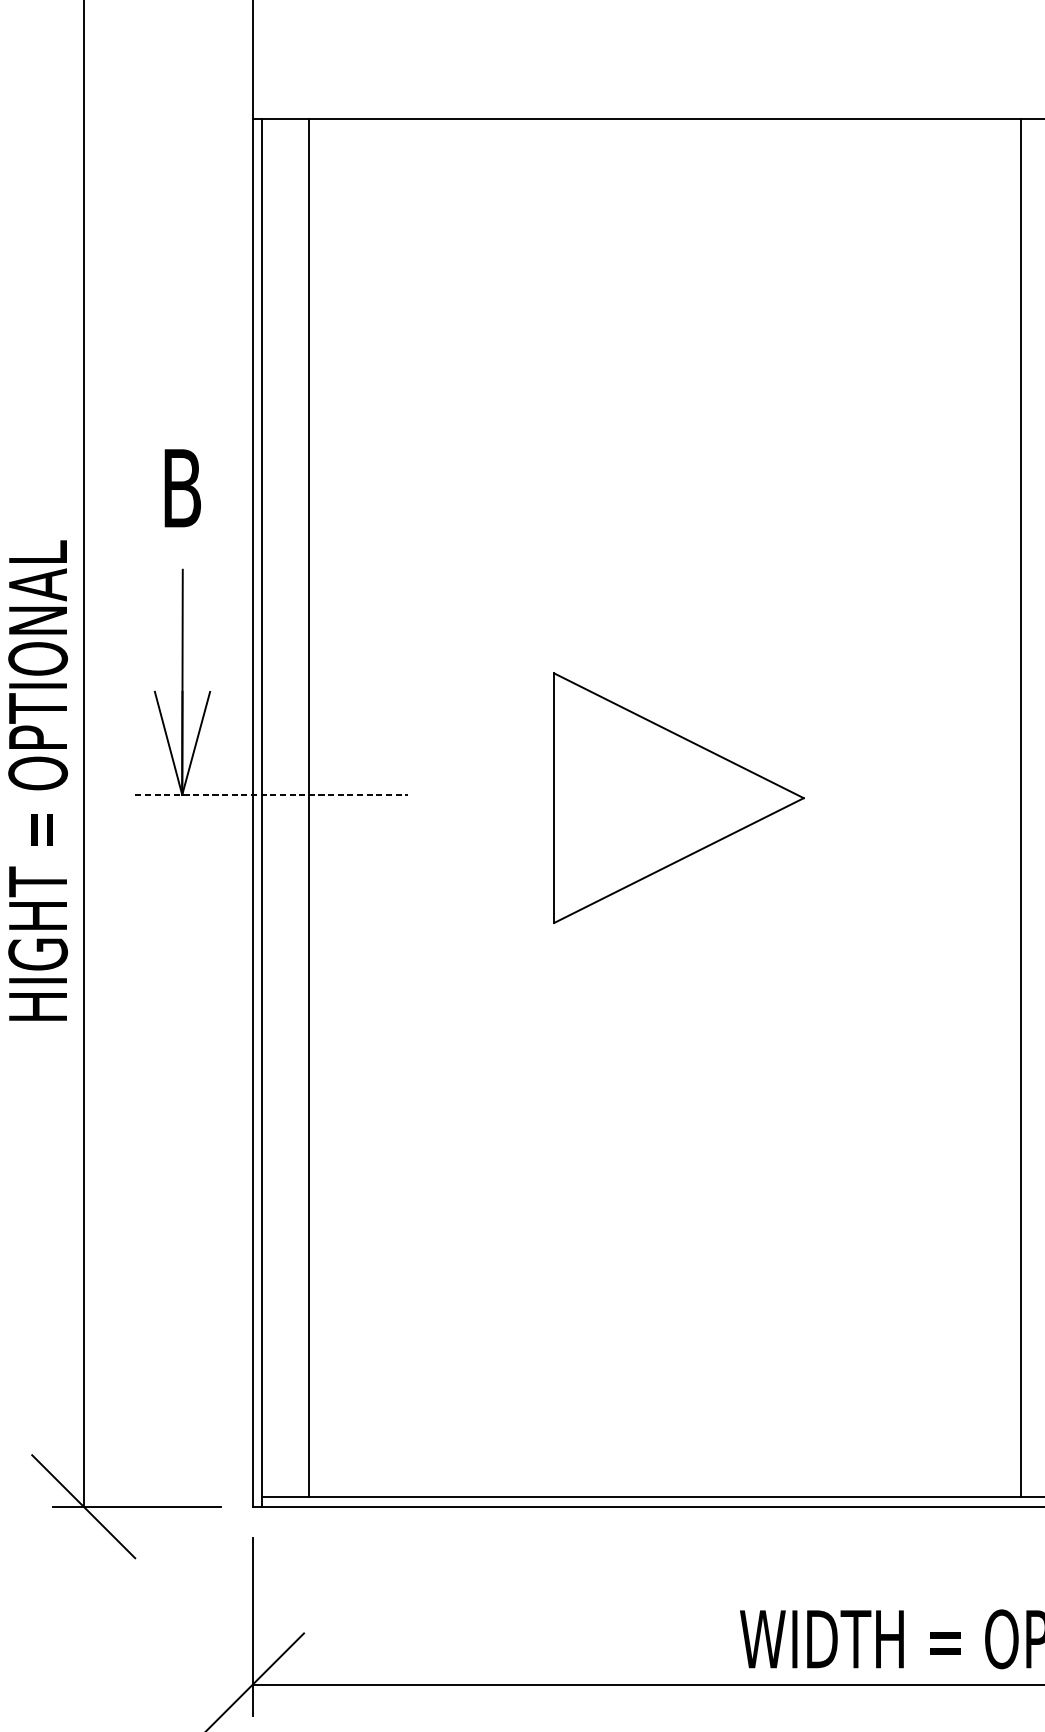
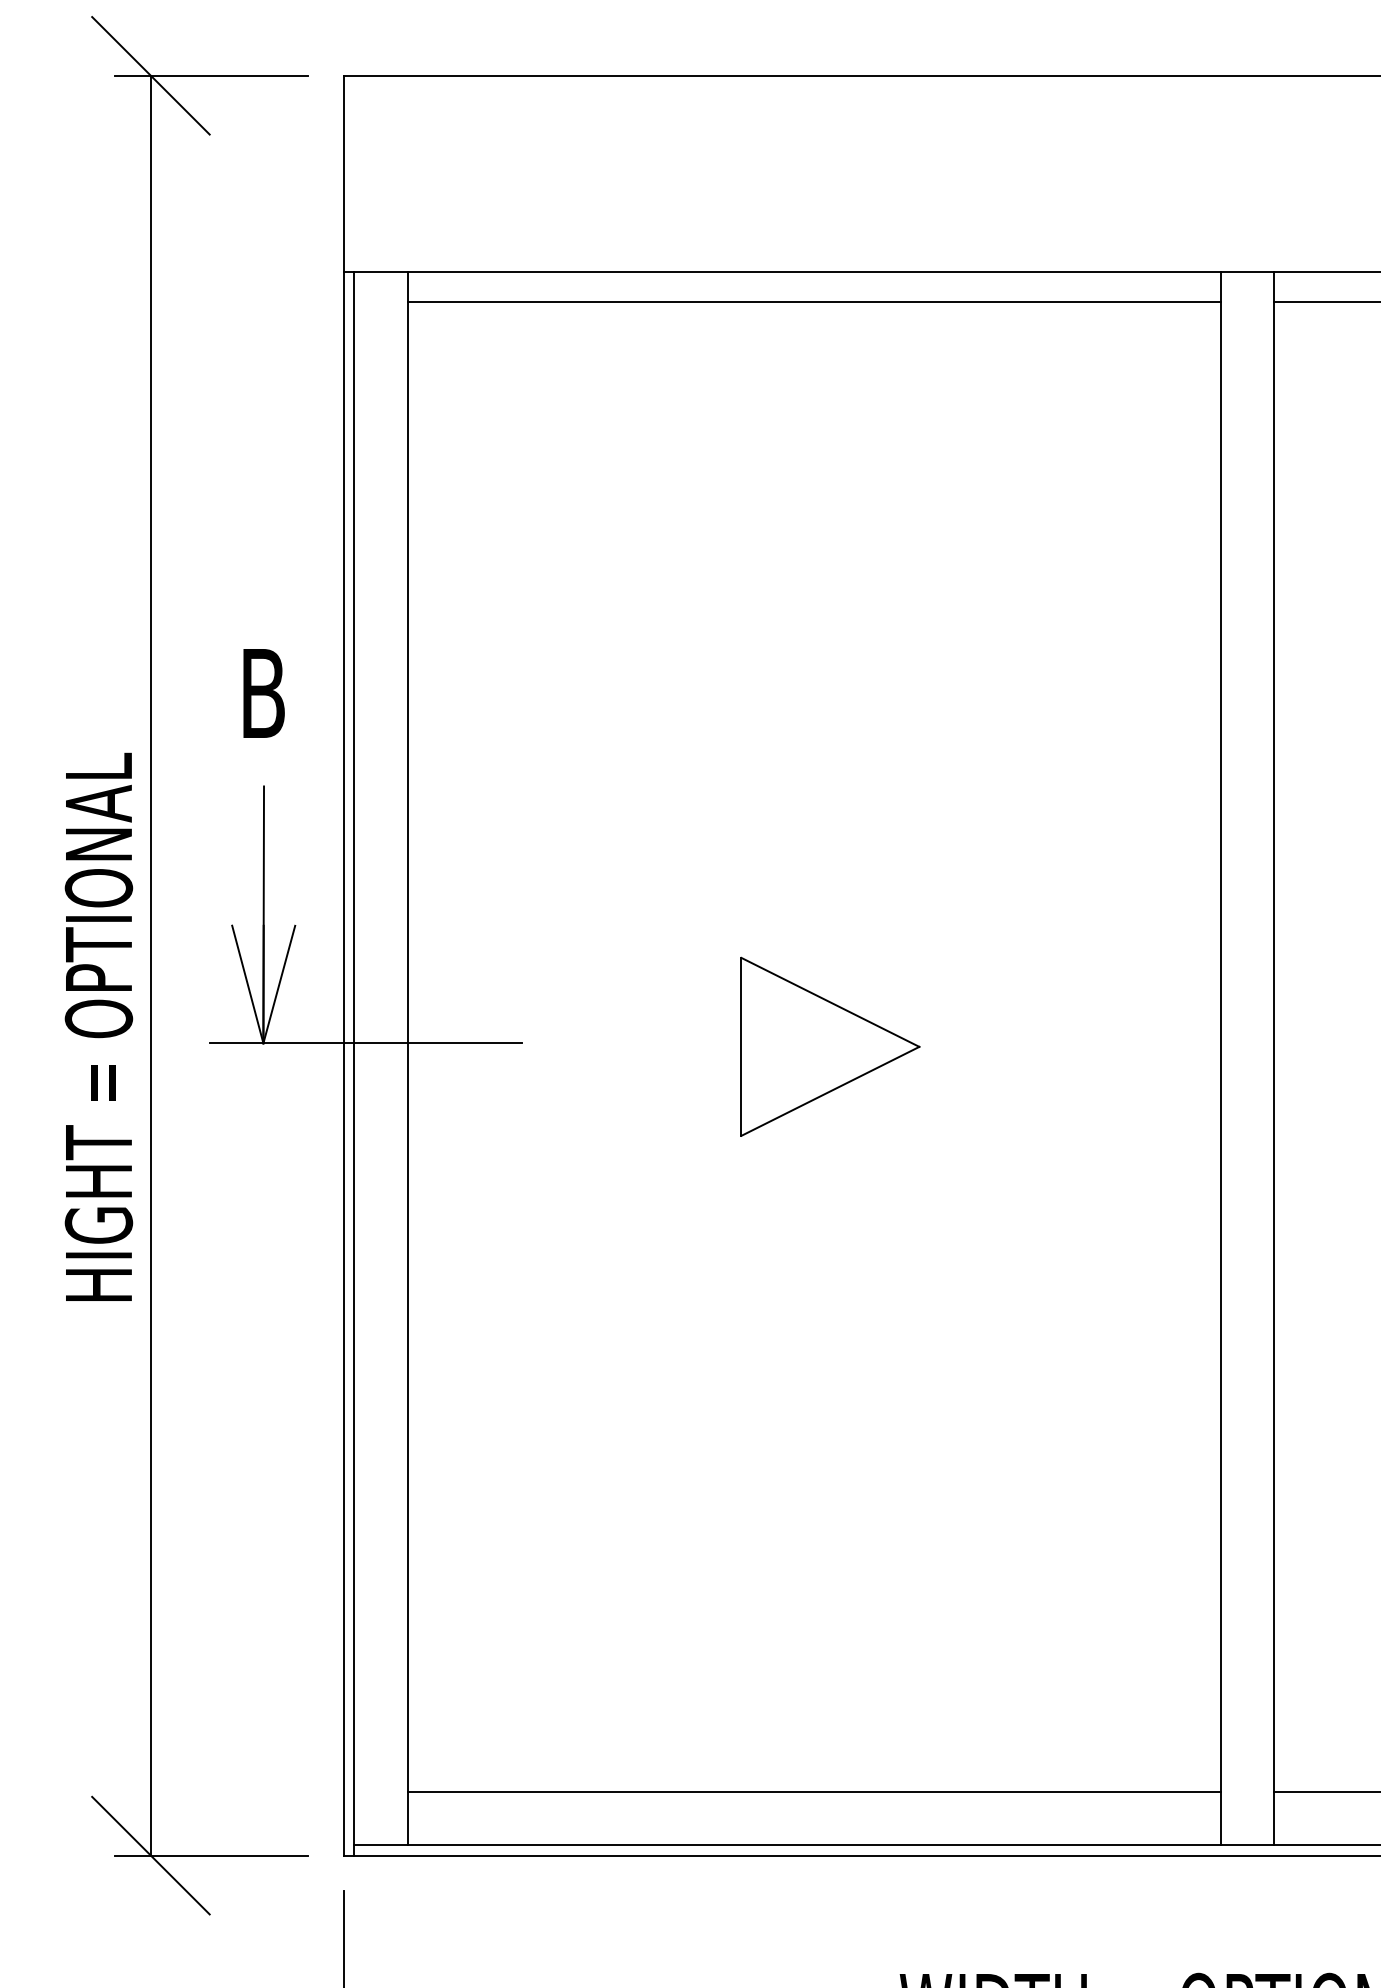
line: (665, 145) -> (814, 302), added
line: (271, 795) -> (365, 1043), dashed -> solid
part: (679, 797) -> (830, 1046), size x0.62
line: (665, 1450) -> (814, 1791), added

